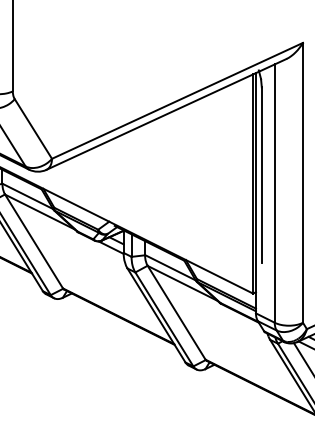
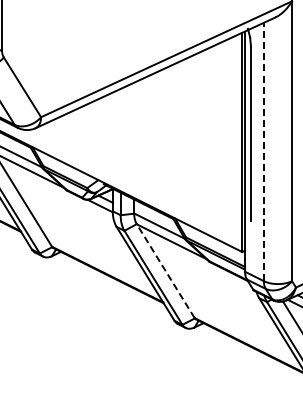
line: (274, 193) -> (263, 151), solid -> dashed
line: (176, 312) -> (165, 270), solid -> dashed

